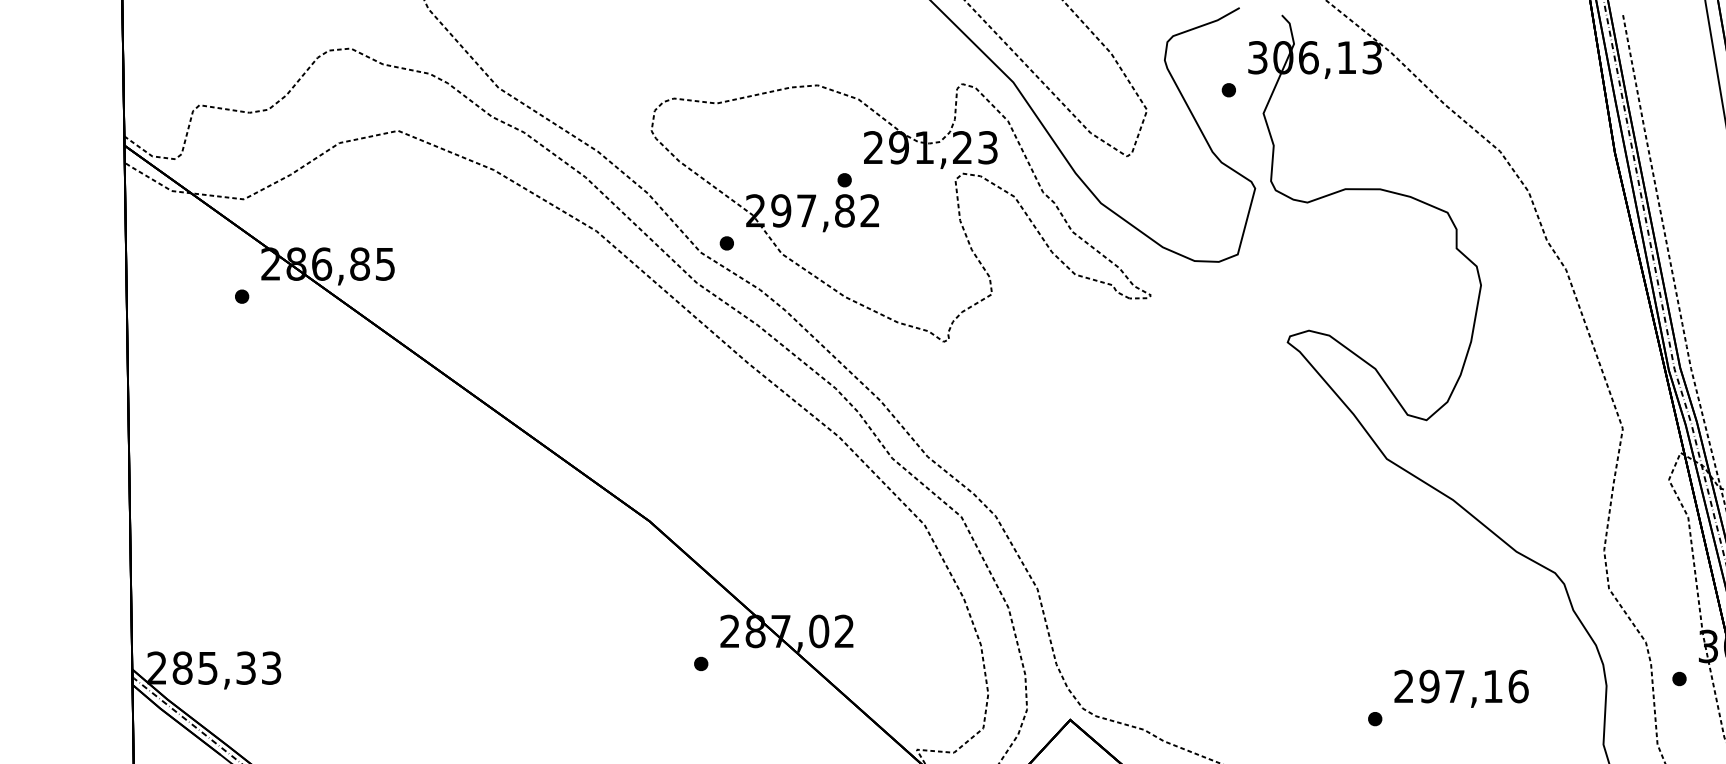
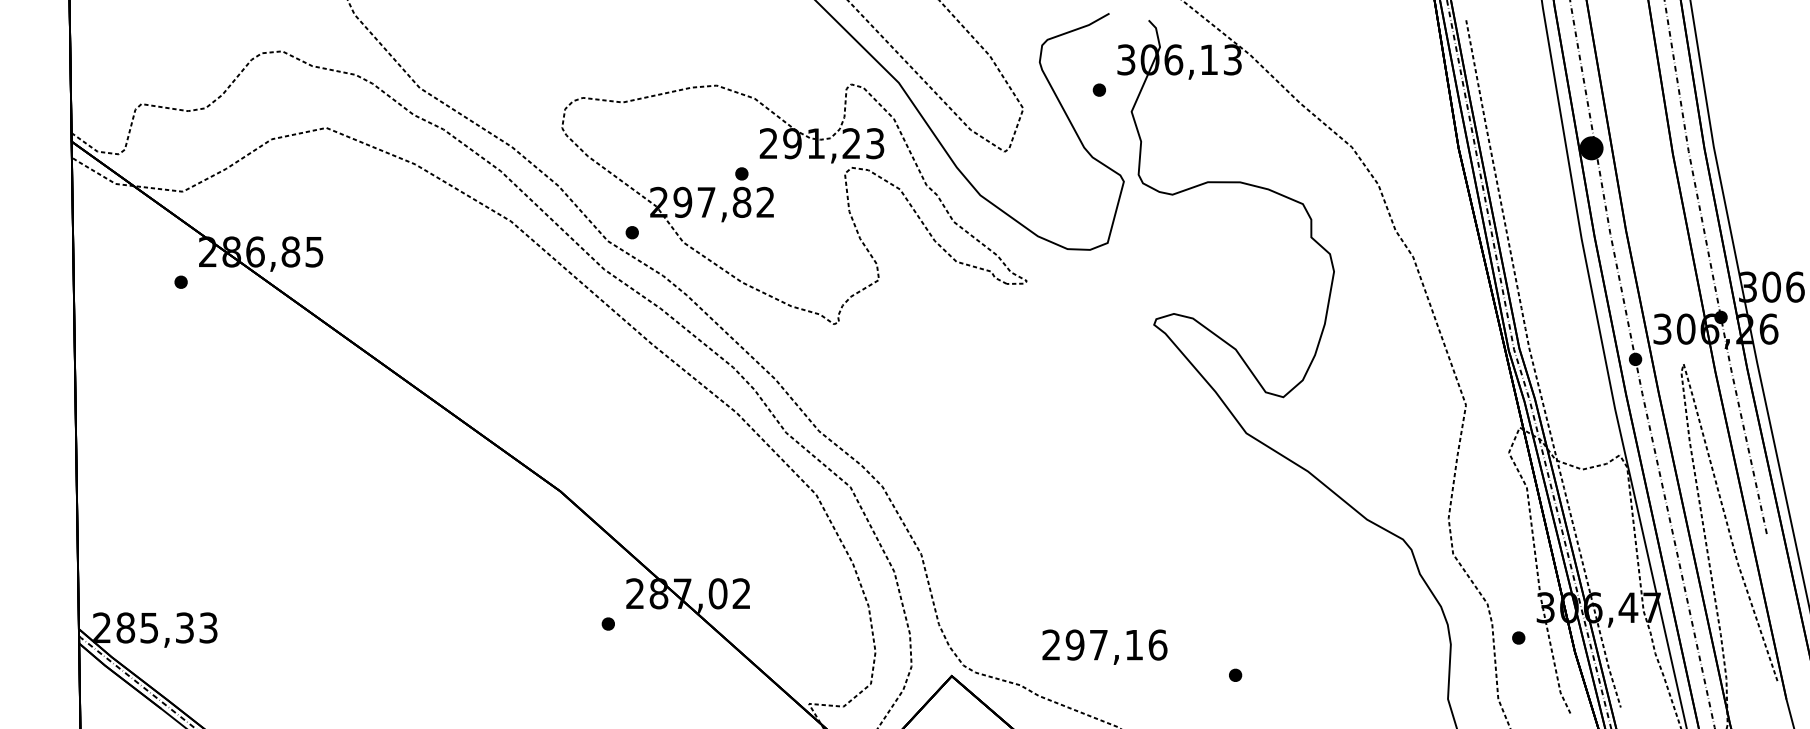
text: (1461, 688) -> (1104, 646), moved

